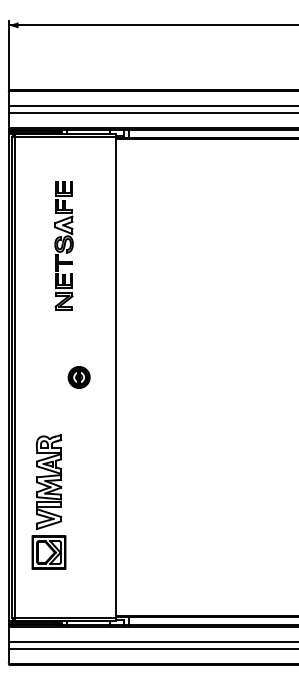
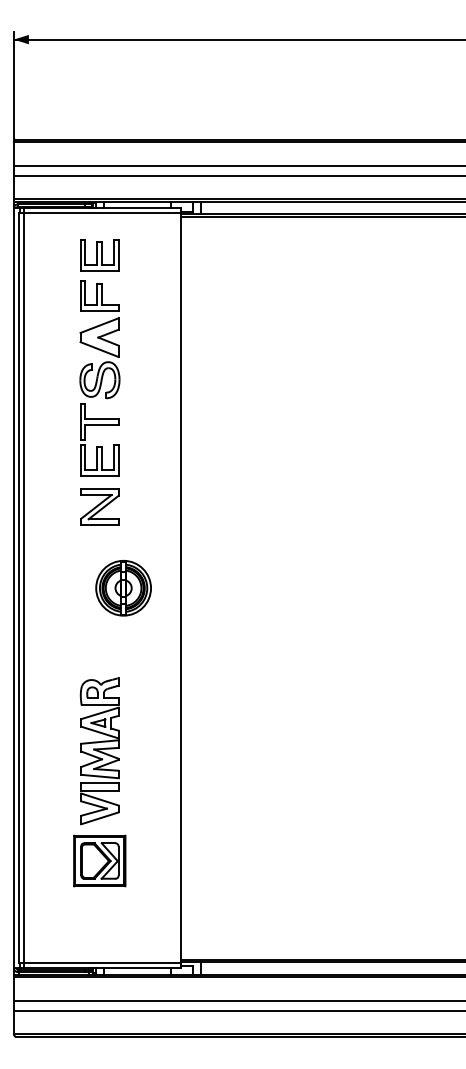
part: (63, 245) -> (99, 382), size x1.43
part: (78, 377) -> (122, 588), size x1.67
part: (48, 501) -> (99, 781), moved

